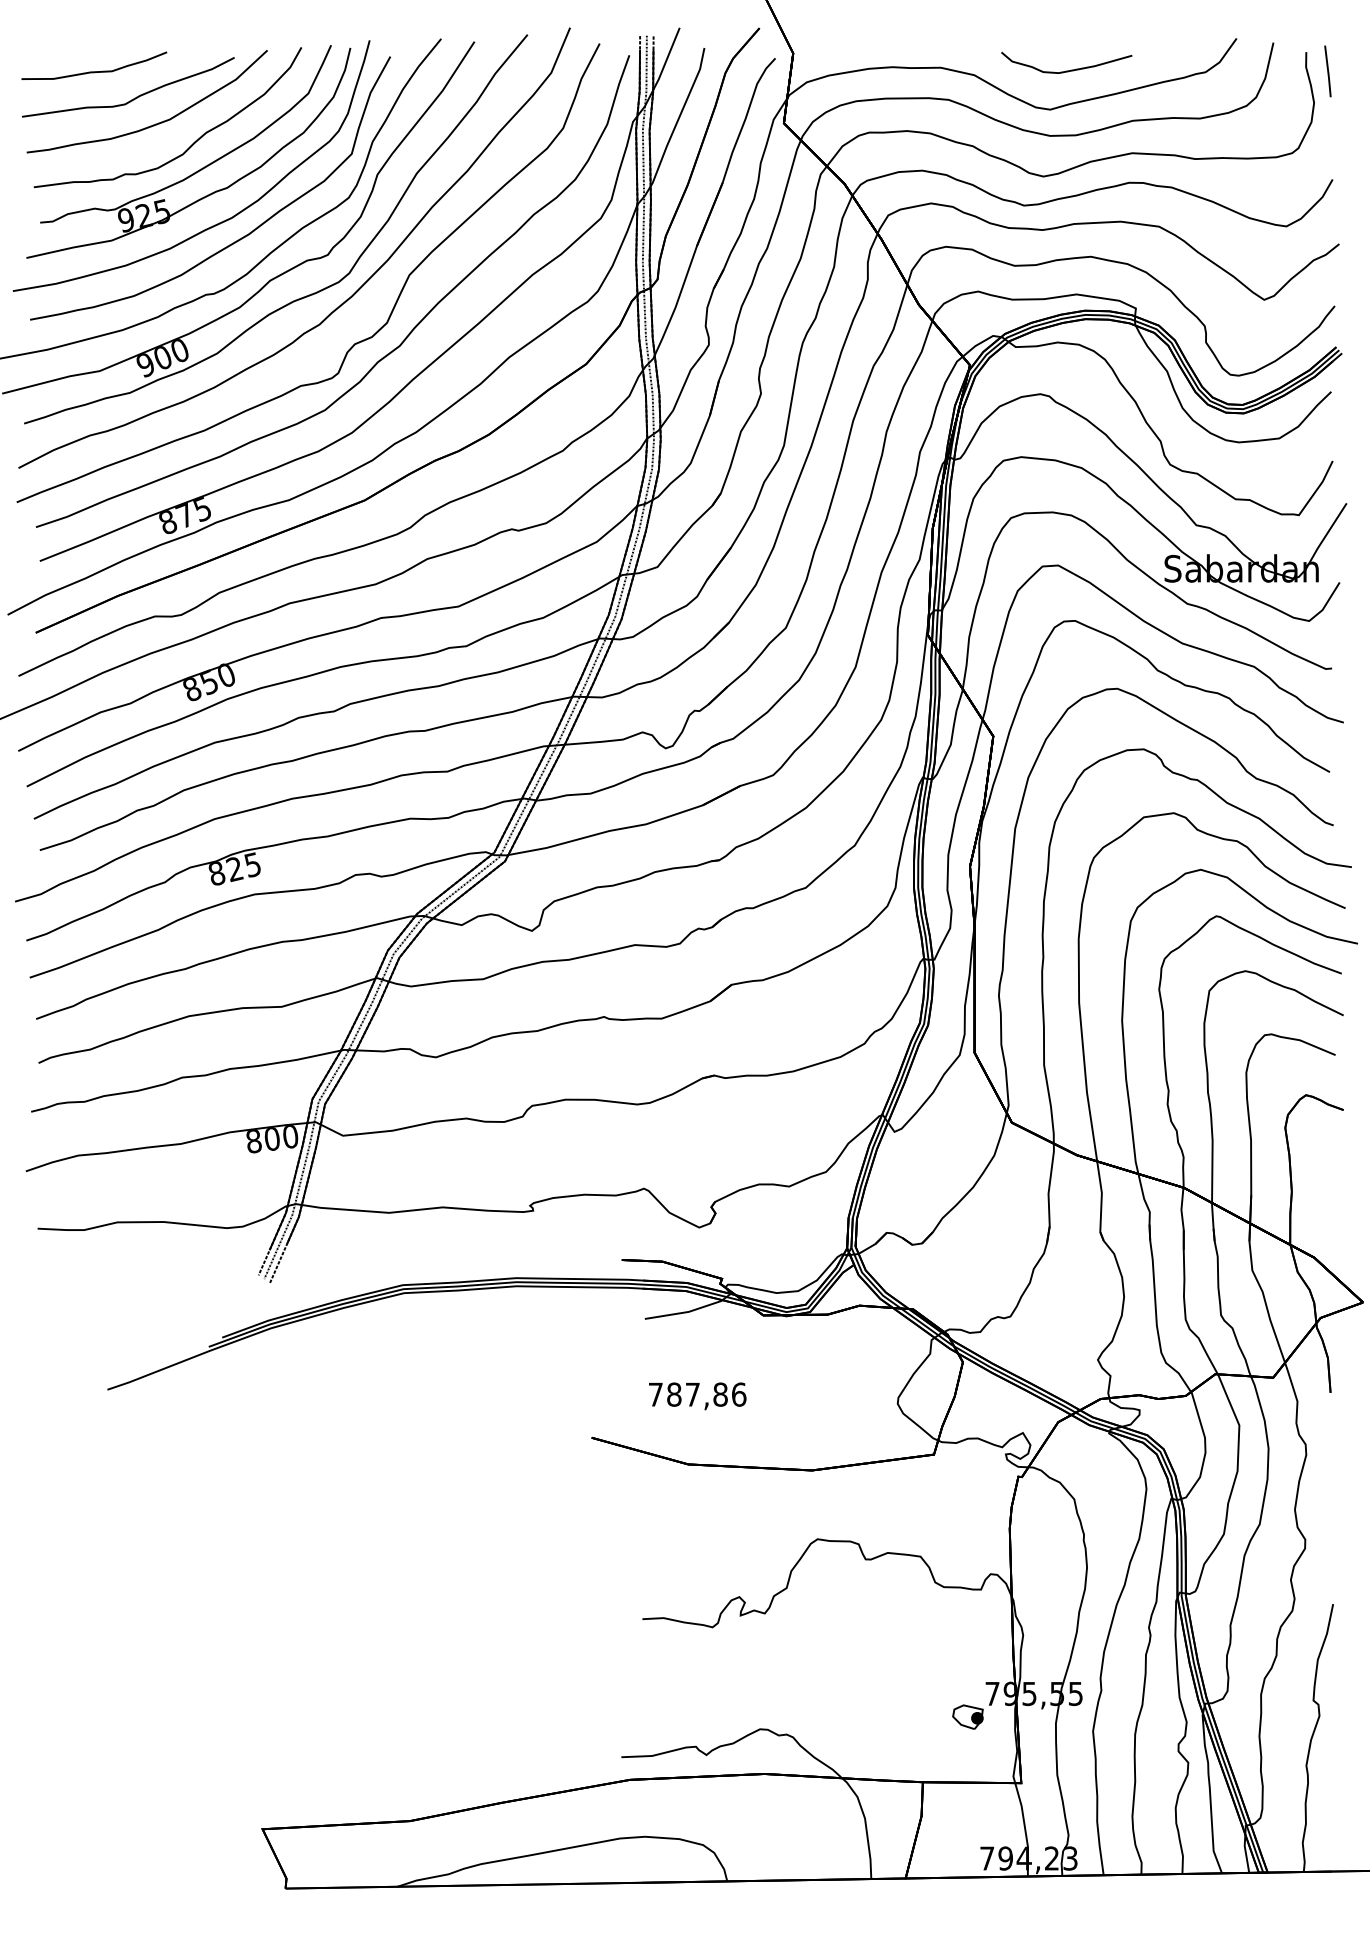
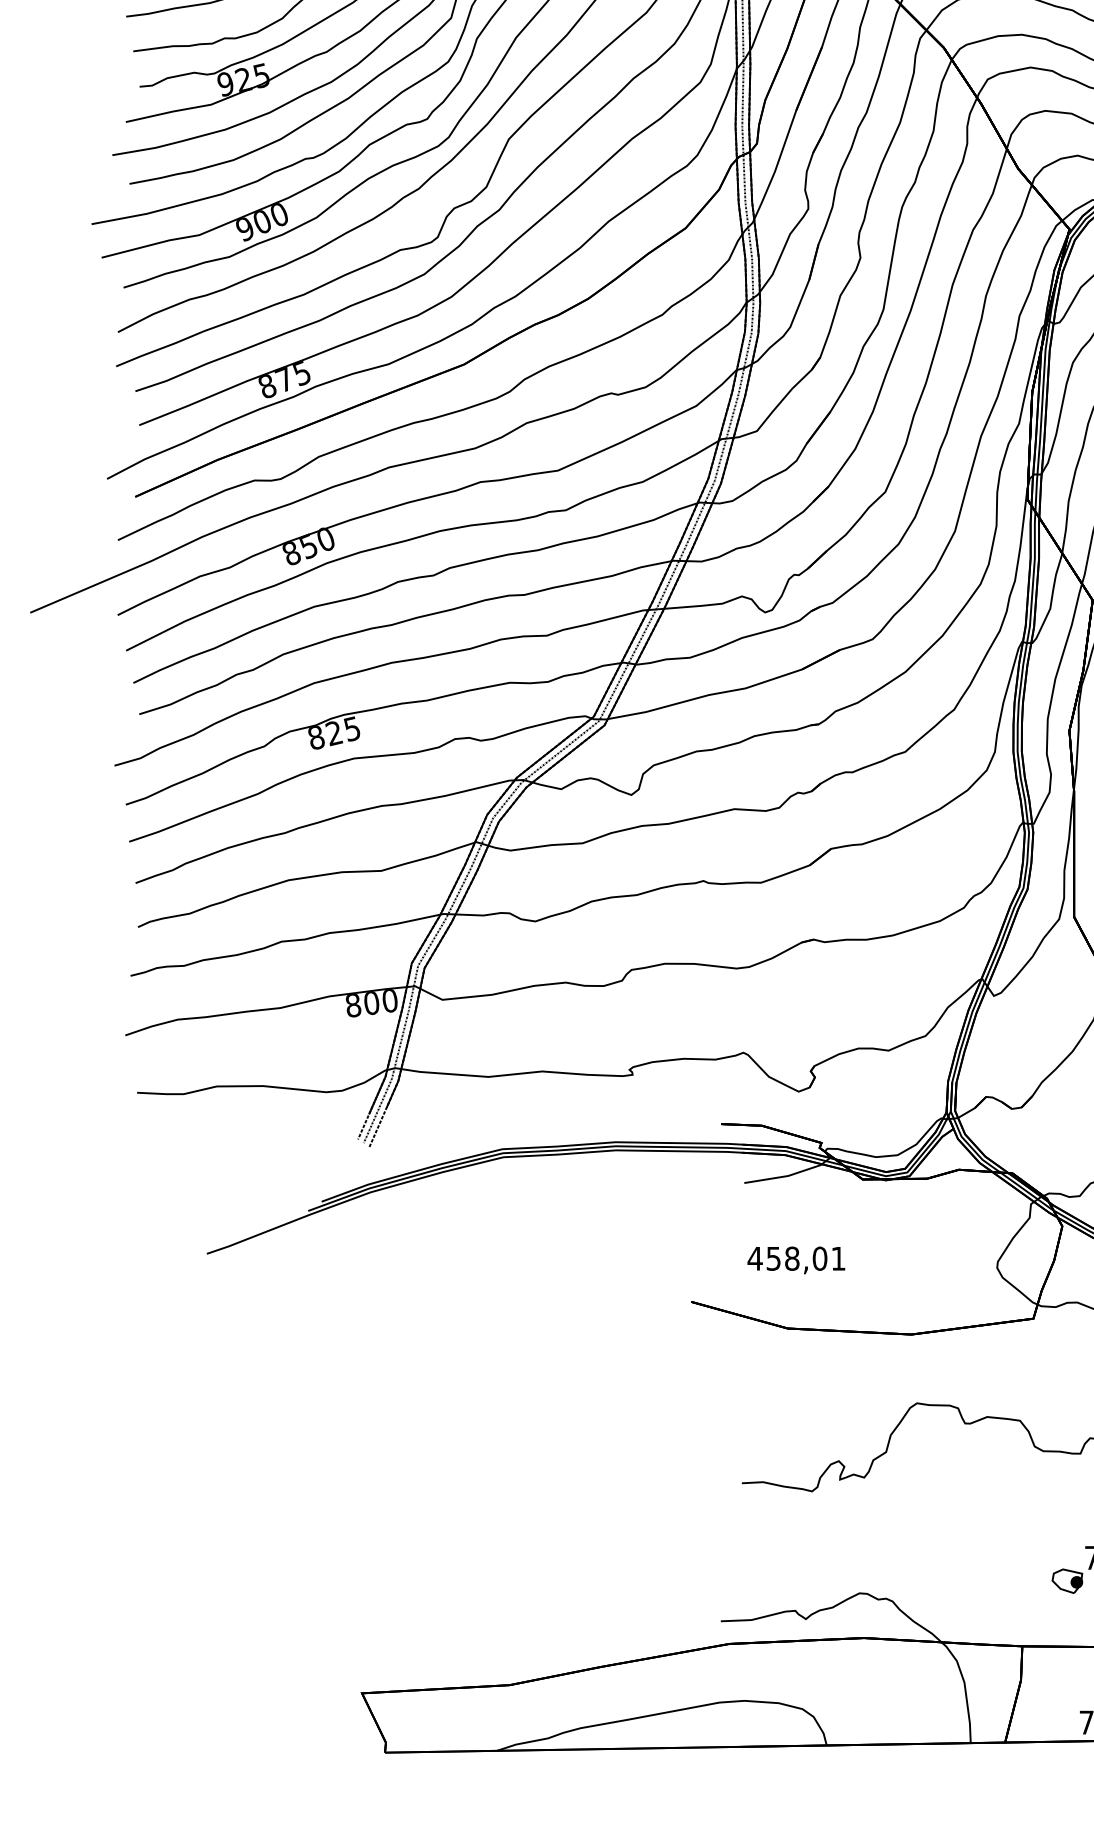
text: (697, 1394) -> (796, 1258), 787,86 -> 458,01

